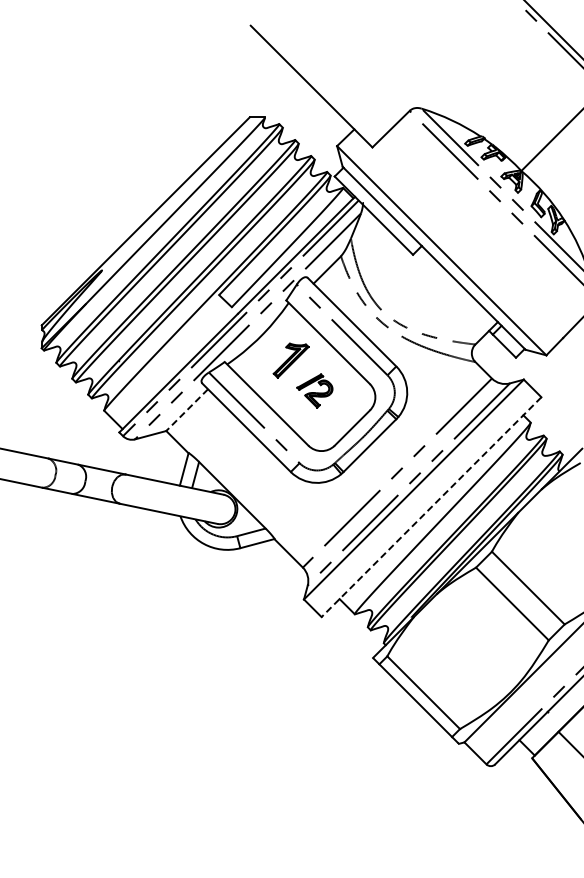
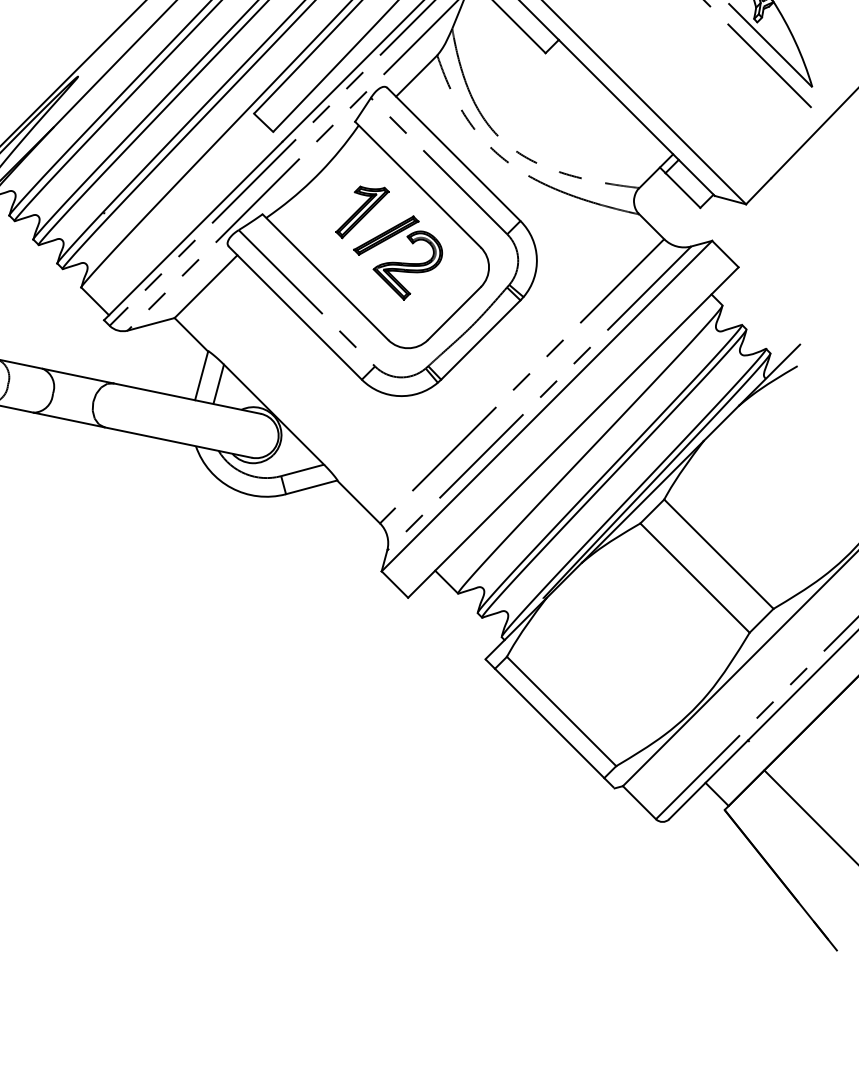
part: (314, 390) -> (397, 257), size x1.67
line: (187, 410) -> (206, 287), dashed -> solid
line: (431, 507) -> (573, 433), dashed -> solid

